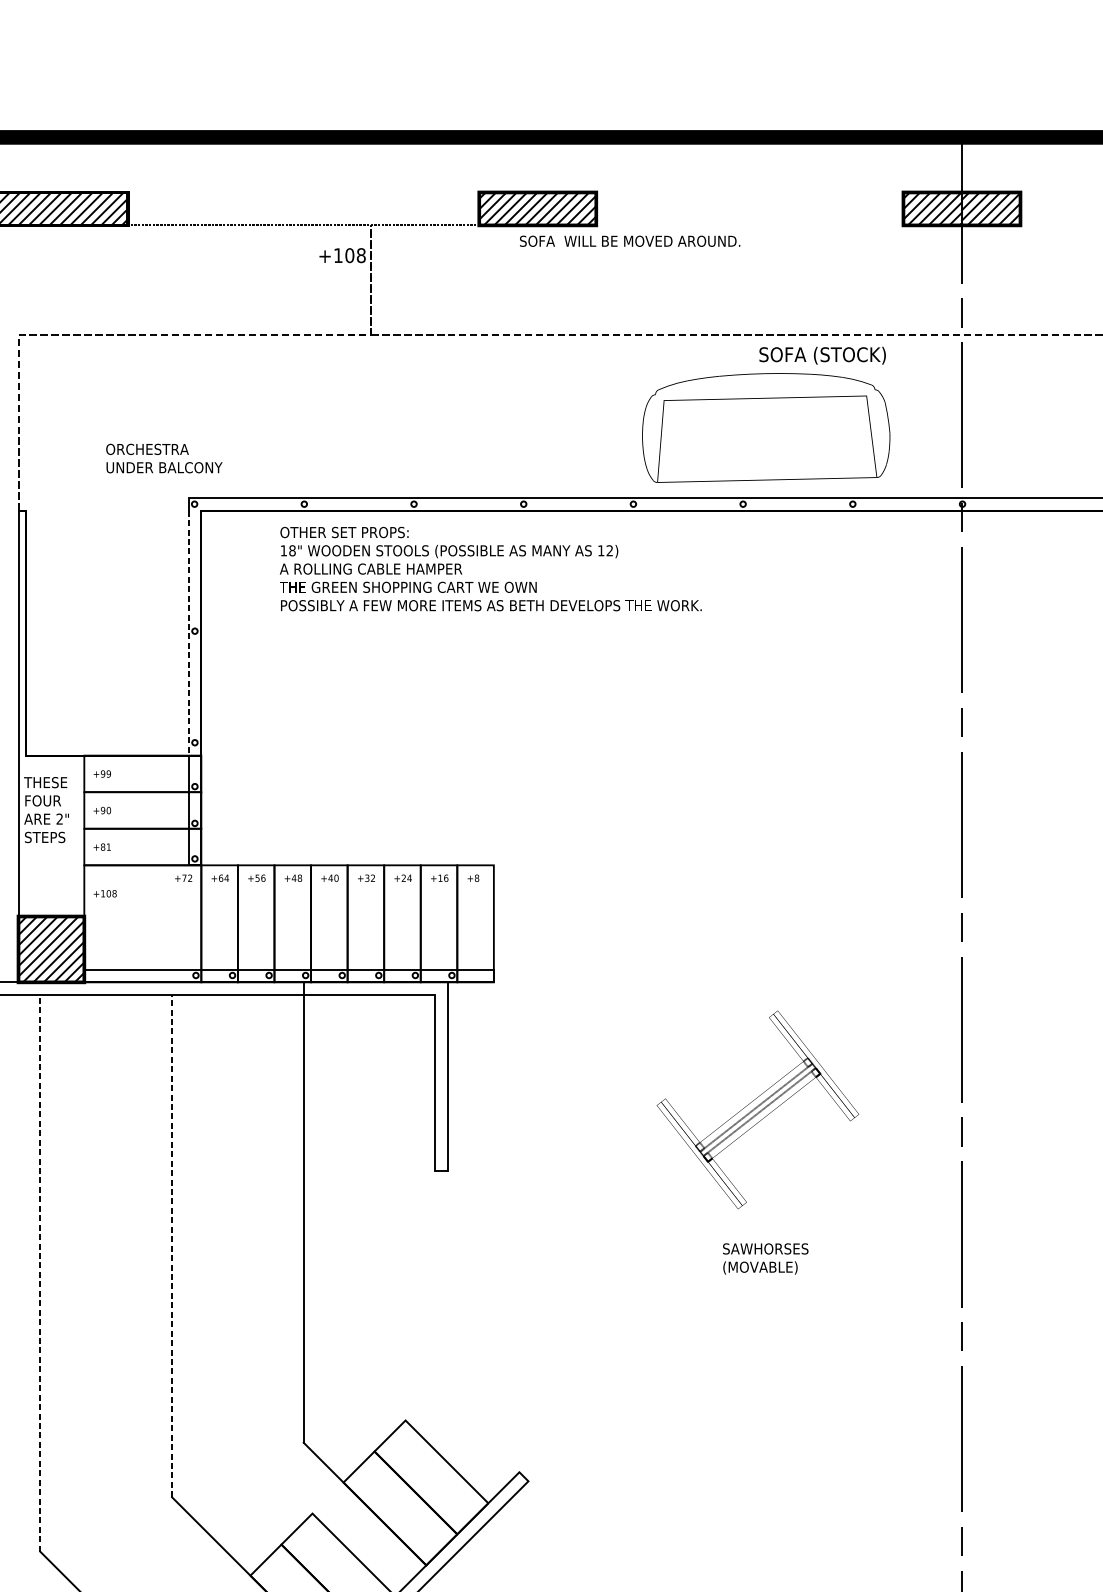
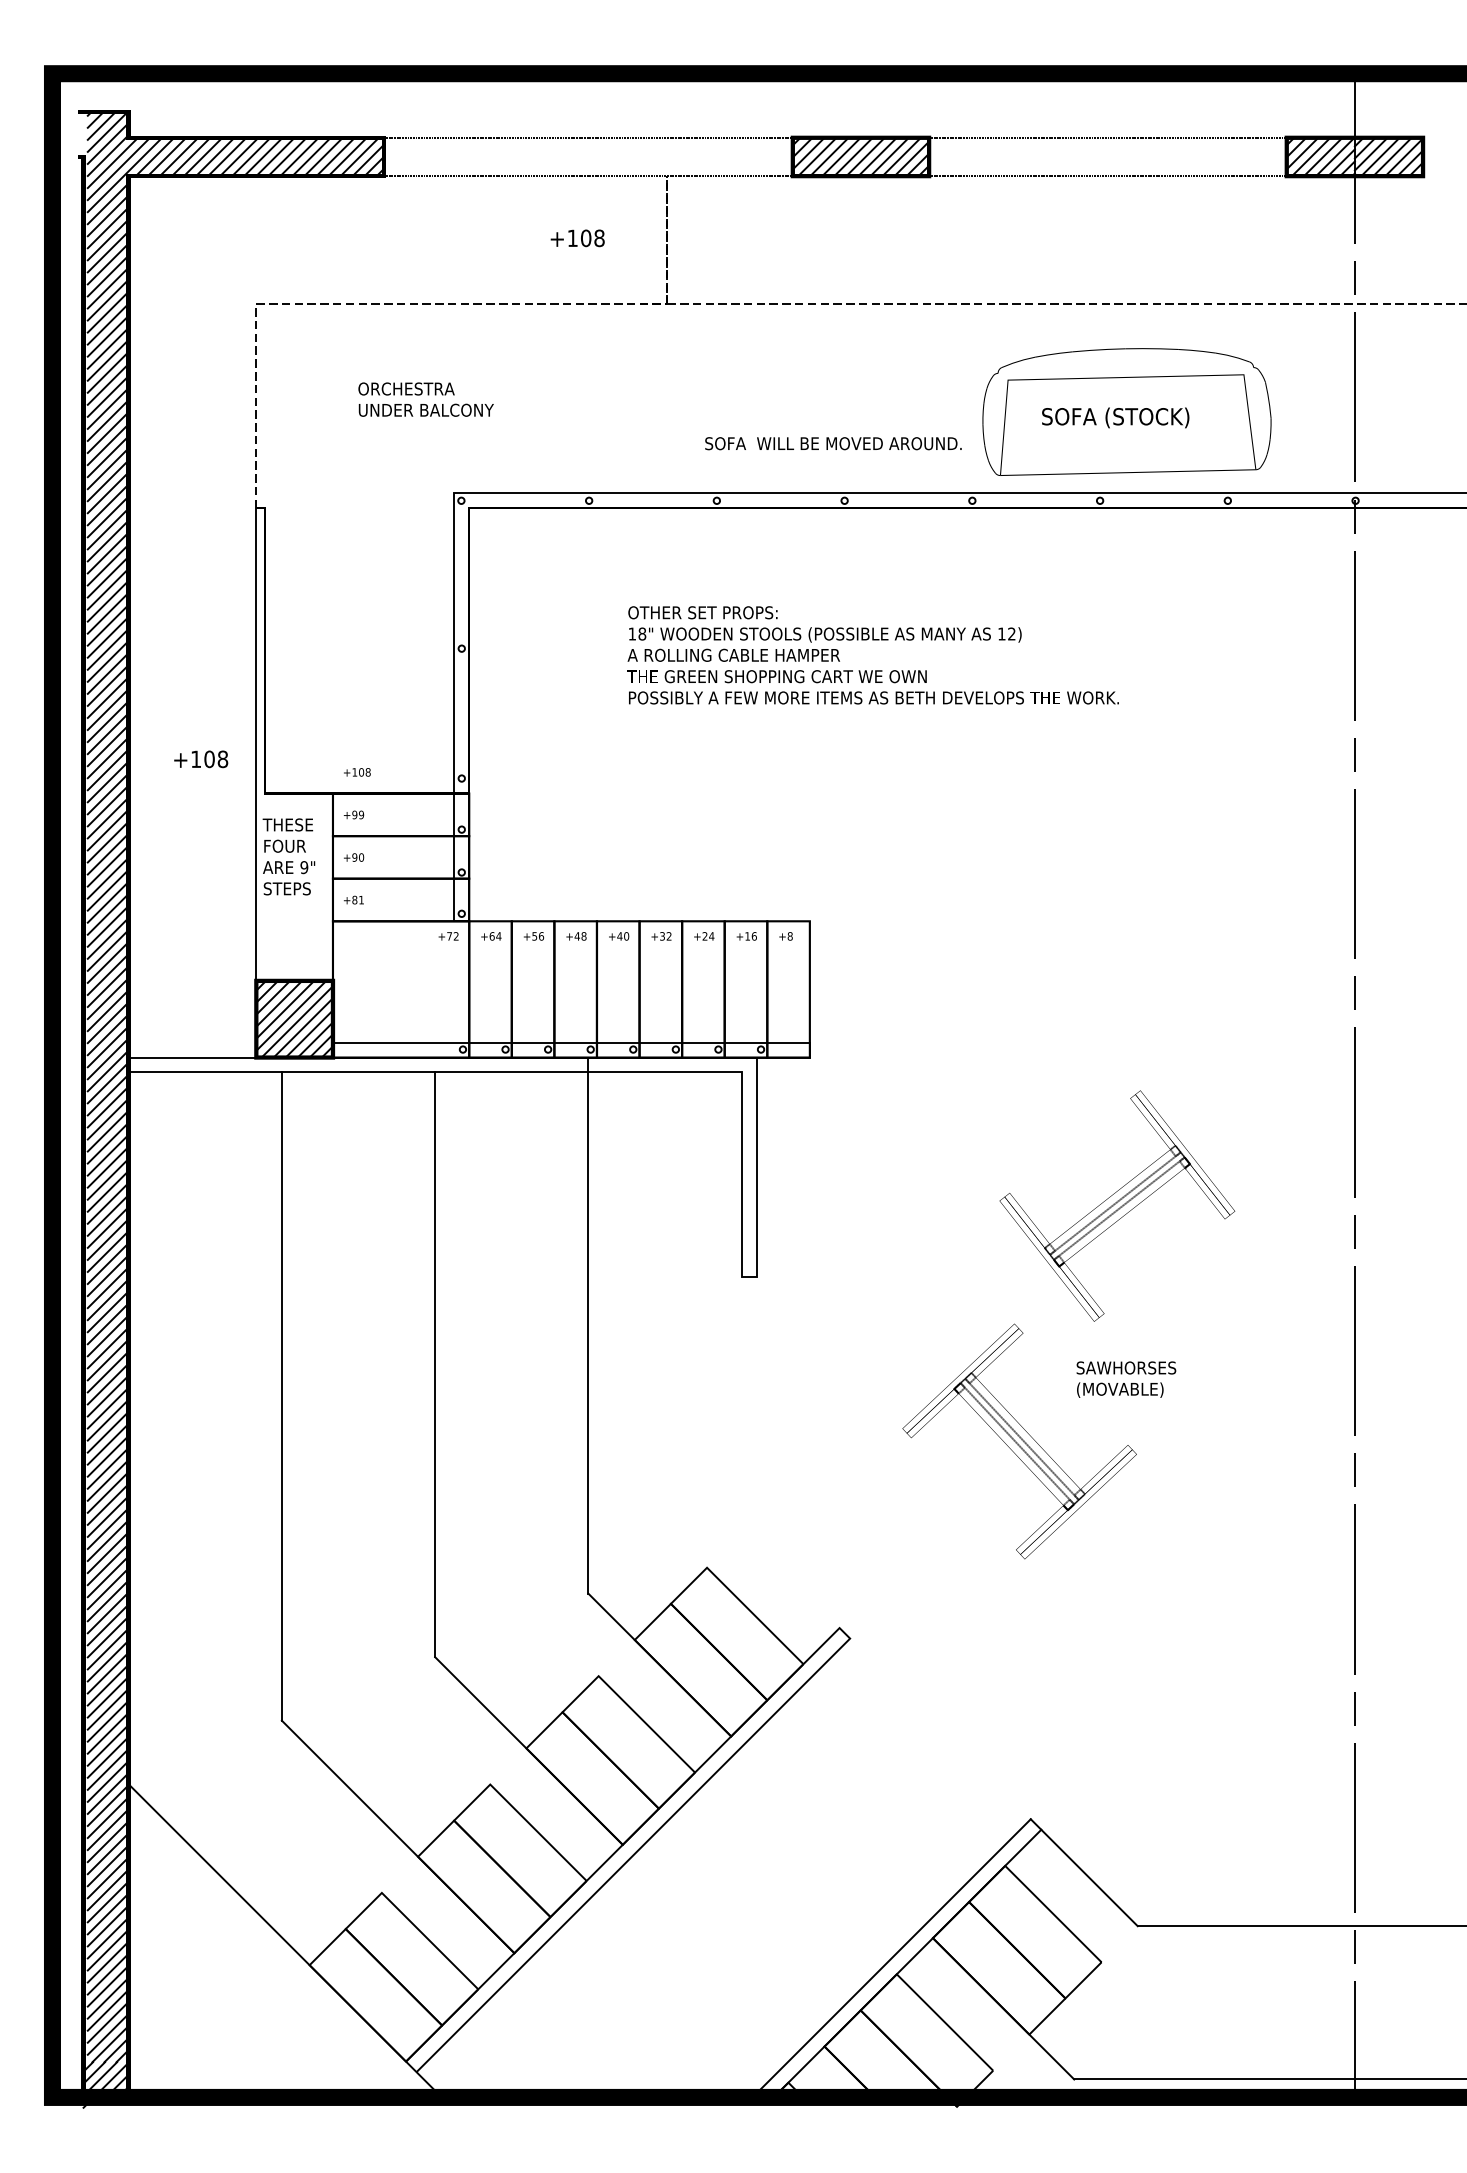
line: (303, 192) -> (588, 137), added
line: (749, 192) -> (1107, 137), added
line: (749, 225) -> (1107, 176), added
text: (630, 241) -> (833, 443), moved
text: (342, 255) -> (577, 238), moved
text: (822, 355) -> (1115, 417), moved
text: (163, 458) -> (425, 399), moved
text: (490, 569) -> (872, 655), moved
line: (188, 632) -> (454, 650), dashed -> solid
text: (59, 819) -> (304, 867), 2" -> 9"
text: (105, 893) -> (357, 772), moved
line: (172, 1245) -> (435, 1364), dashed -> solid
line: (40, 1273) -> (281, 1396), dashed -> solid
part: (673, 1312) -> (1019, 1441), added

